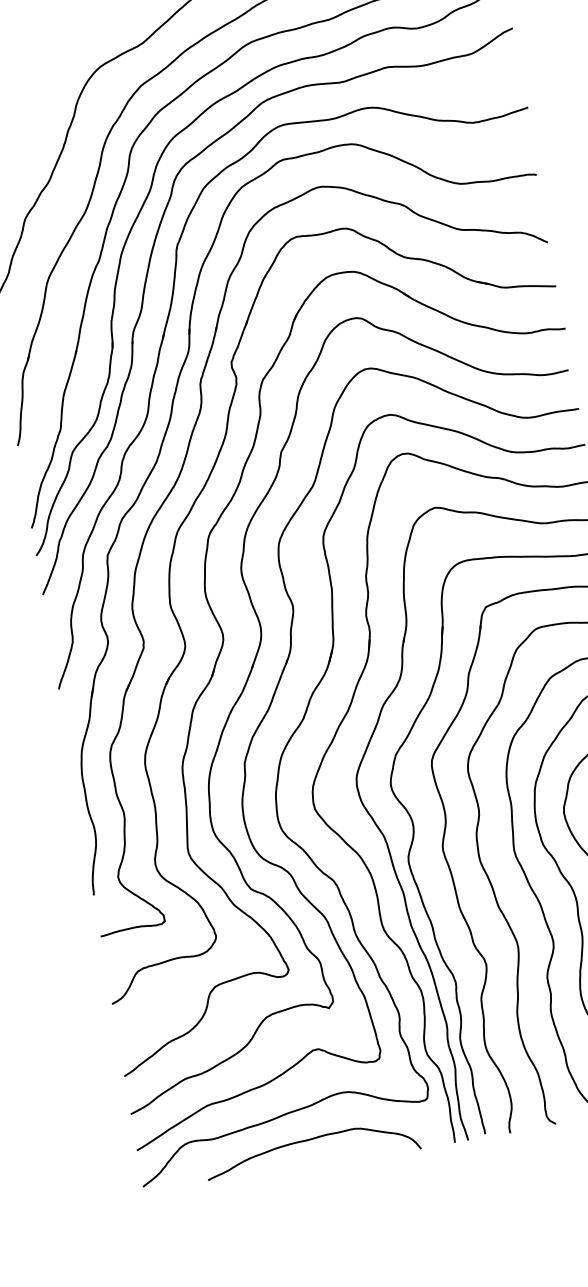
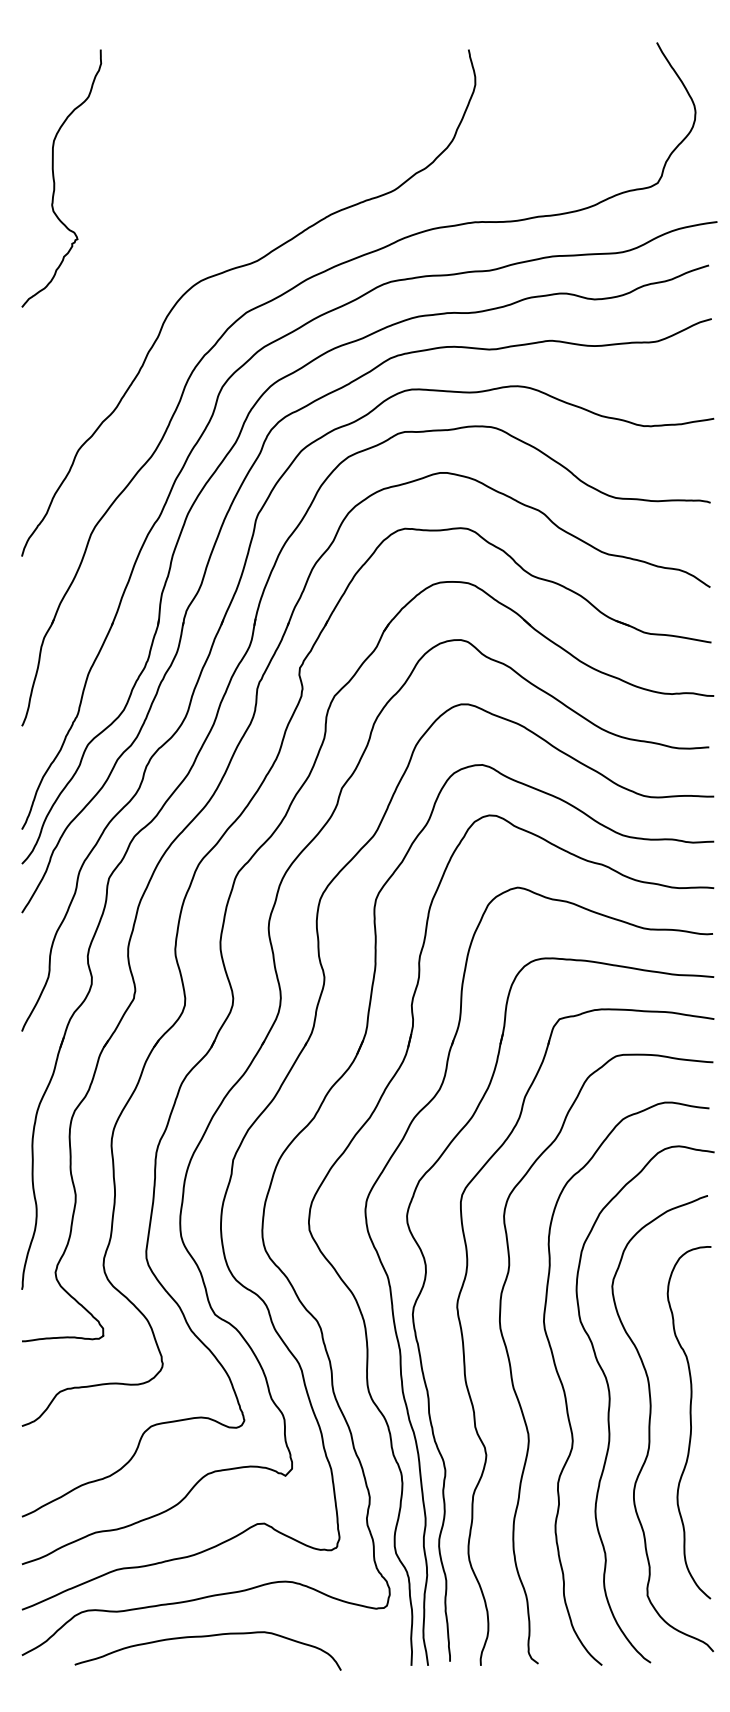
curve: (309, 1140) -> (206, 1637), moved

